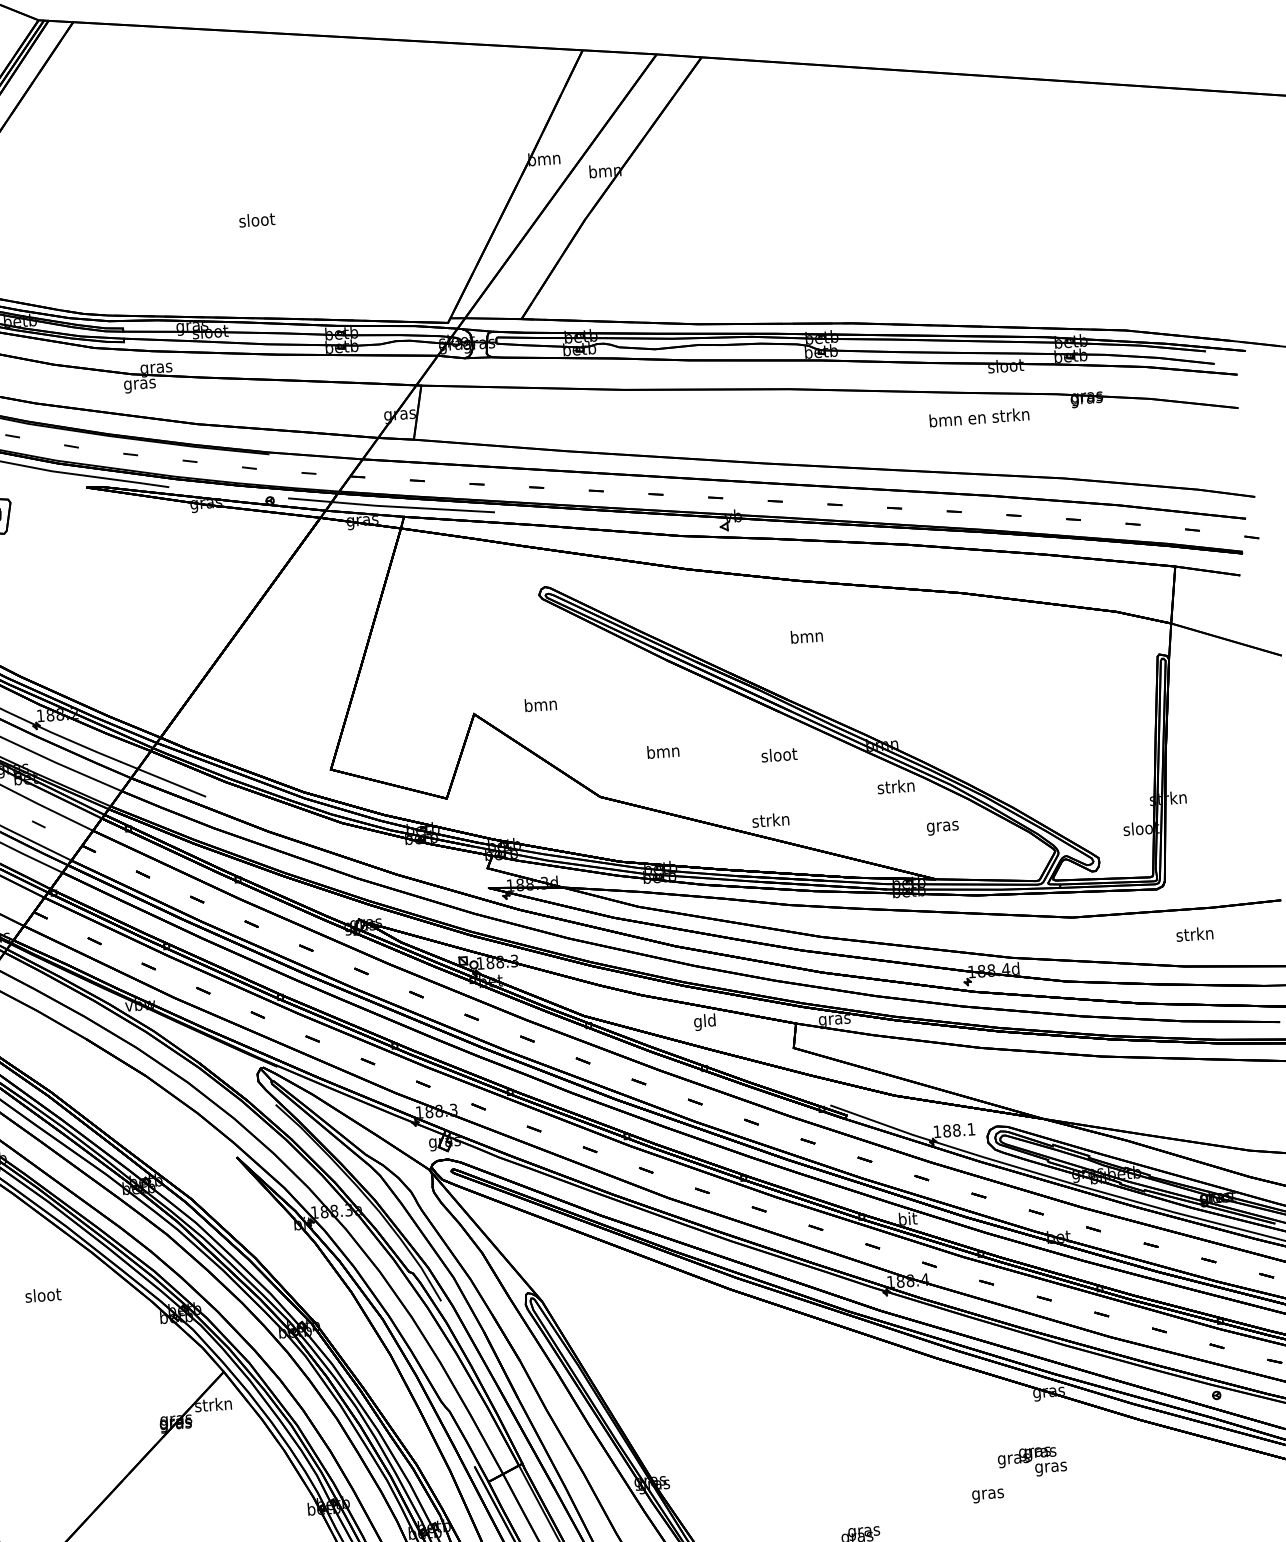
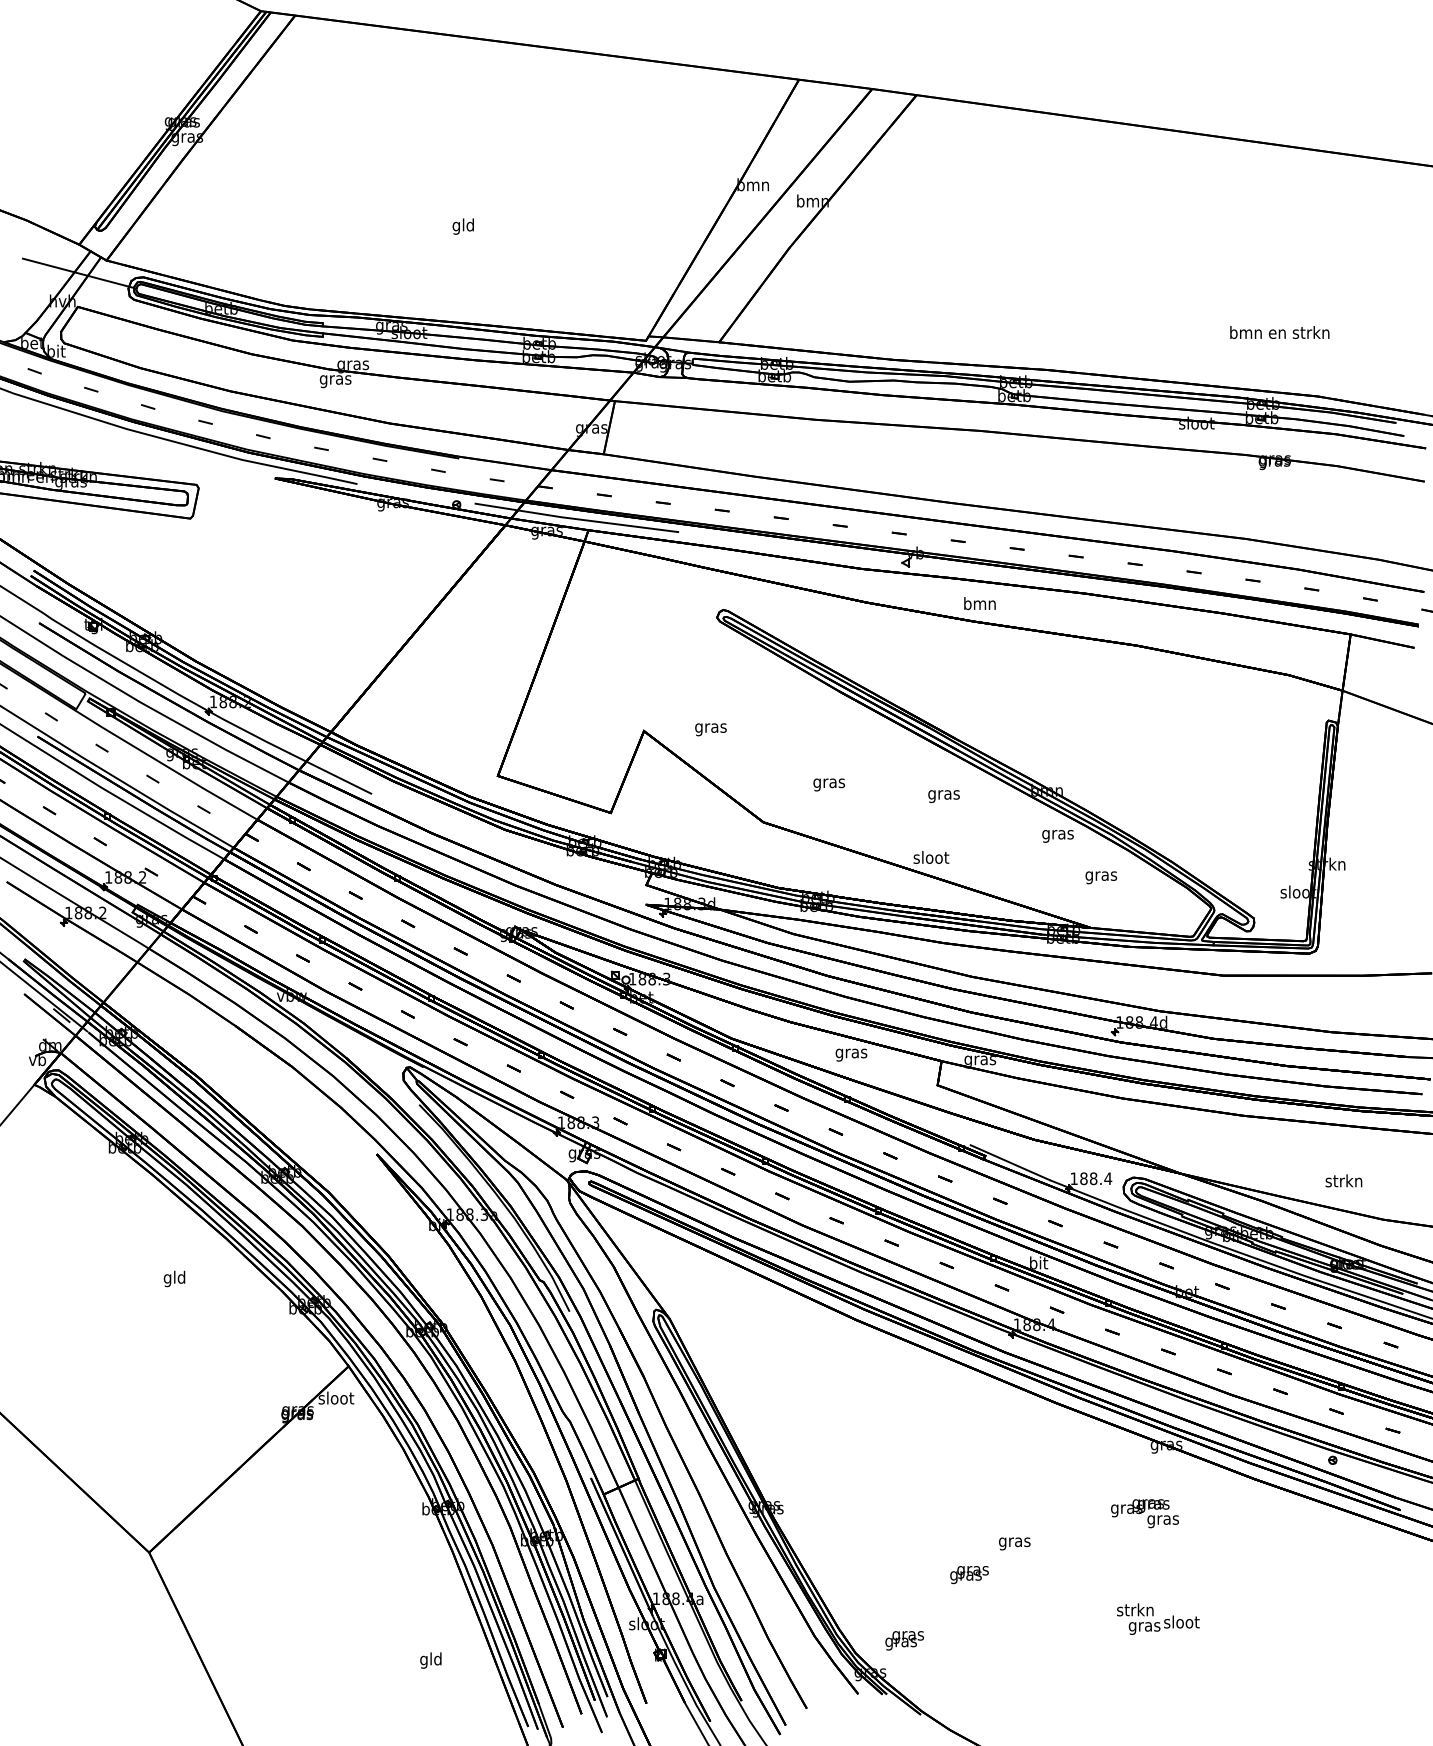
text: (256, 221) -> (463, 226), sloot -> gld
text: (979, 417) -> (1279, 332), moved
text: (806, 636) -> (979, 603), moved
text: (540, 706) -> (710, 728), bmn -> gras
text: (662, 753) -> (828, 783), bmn -> gras
text: (778, 756) -> (943, 794), sloot -> gras
text: (895, 788) -> (1057, 834), strkn -> gras
text: (770, 820) -> (930, 857), strkn -> sloot
text: (1194, 933) -> (1343, 1180), moved
text: (705, 1022) -> (851, 1053), gld -> gras
text: (971, 1129) -> (1108, 1178), 188.1 -> 188.4
text: (42, 1296) -> (174, 1278), sloot -> gld
text: (212, 1404) -> (335, 1397), strkn -> sloot
text: (987, 1495) -> (1014, 1543), moved

